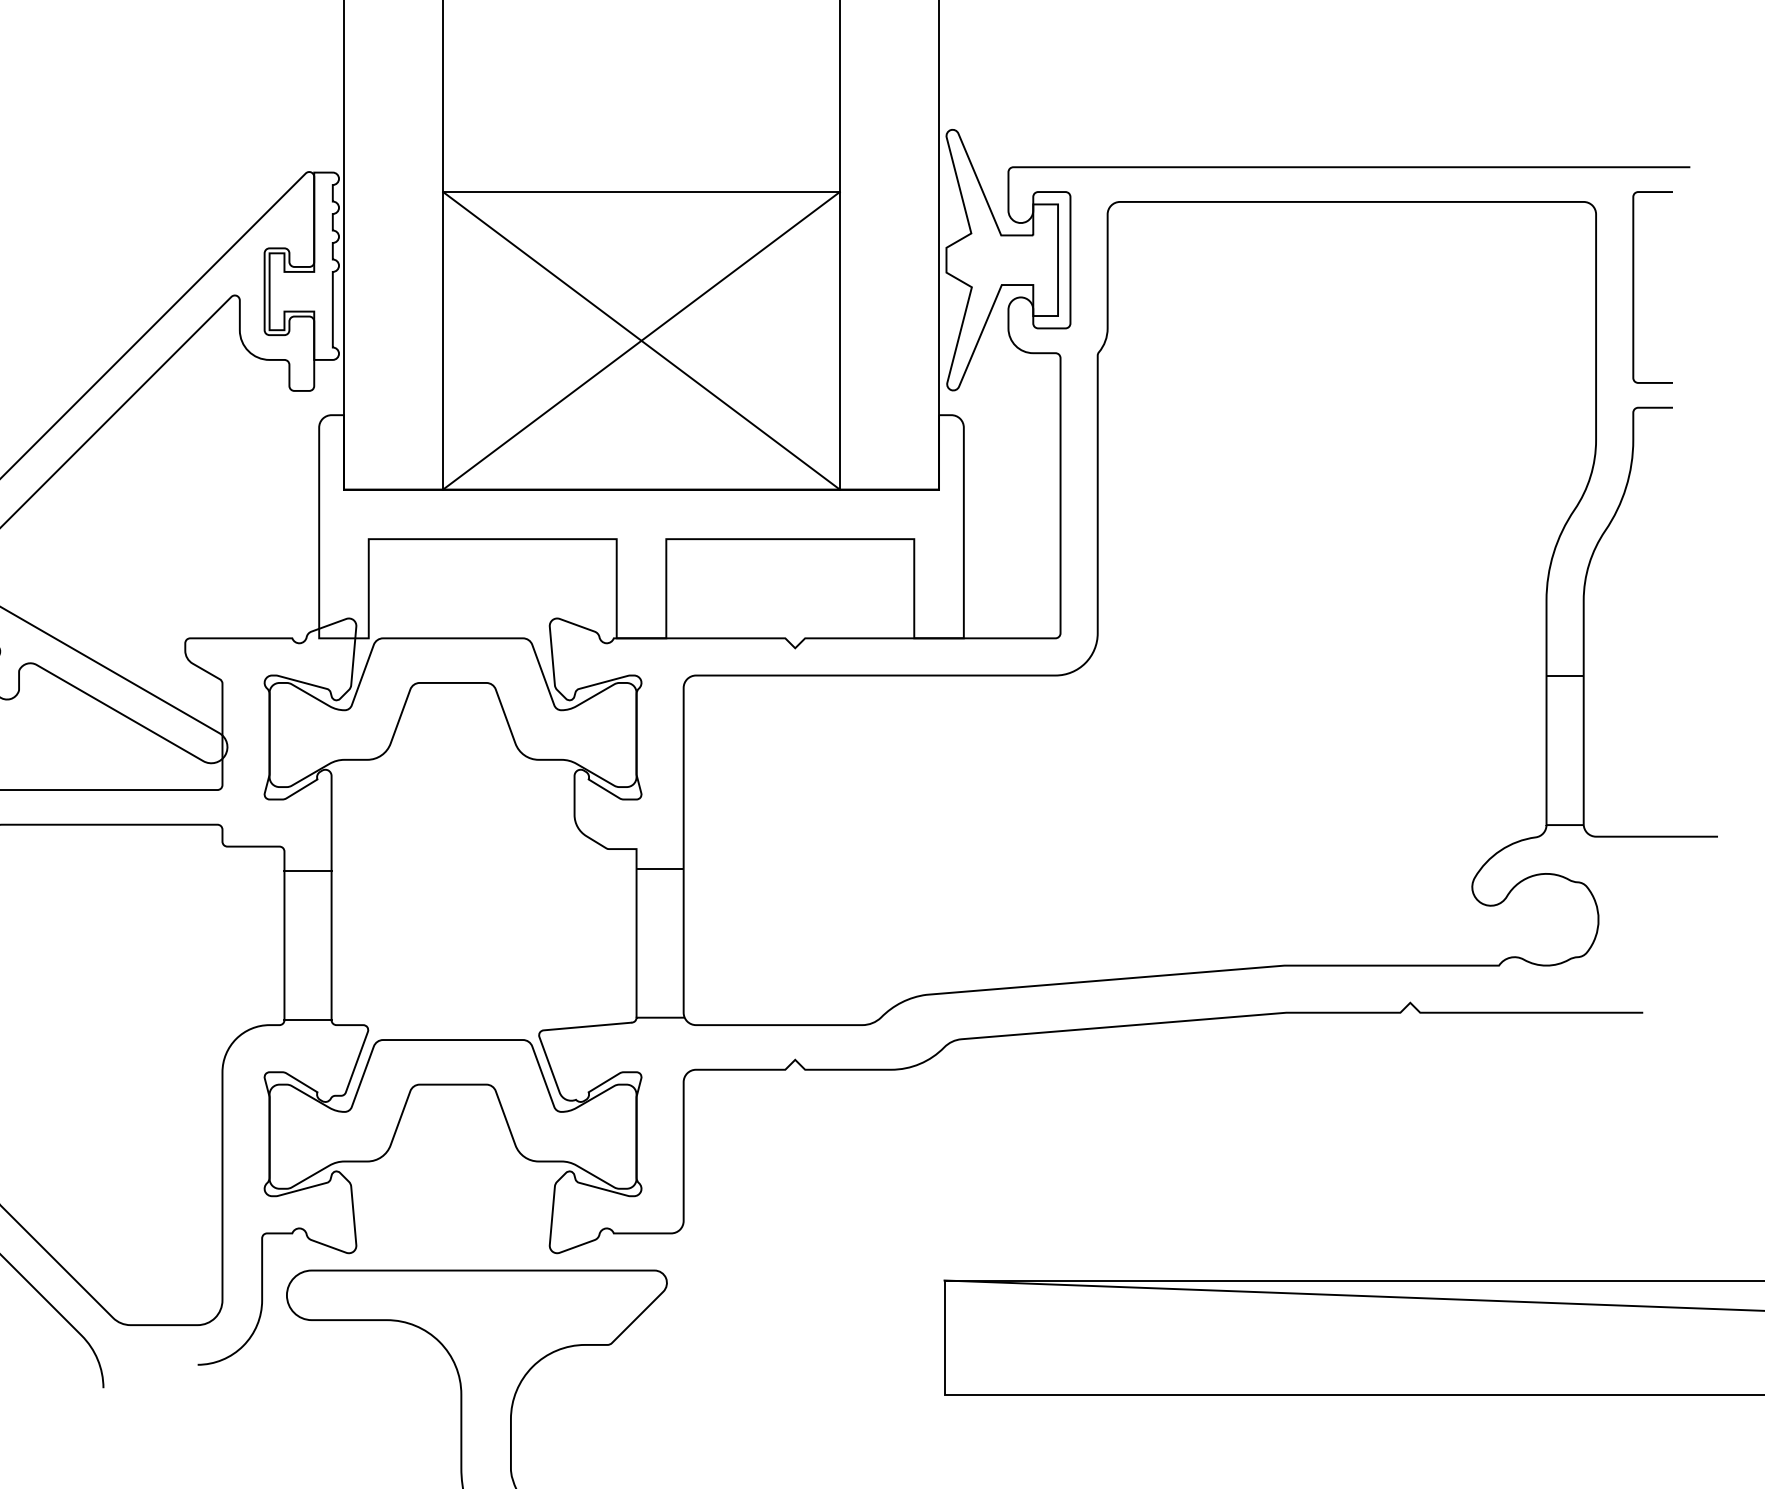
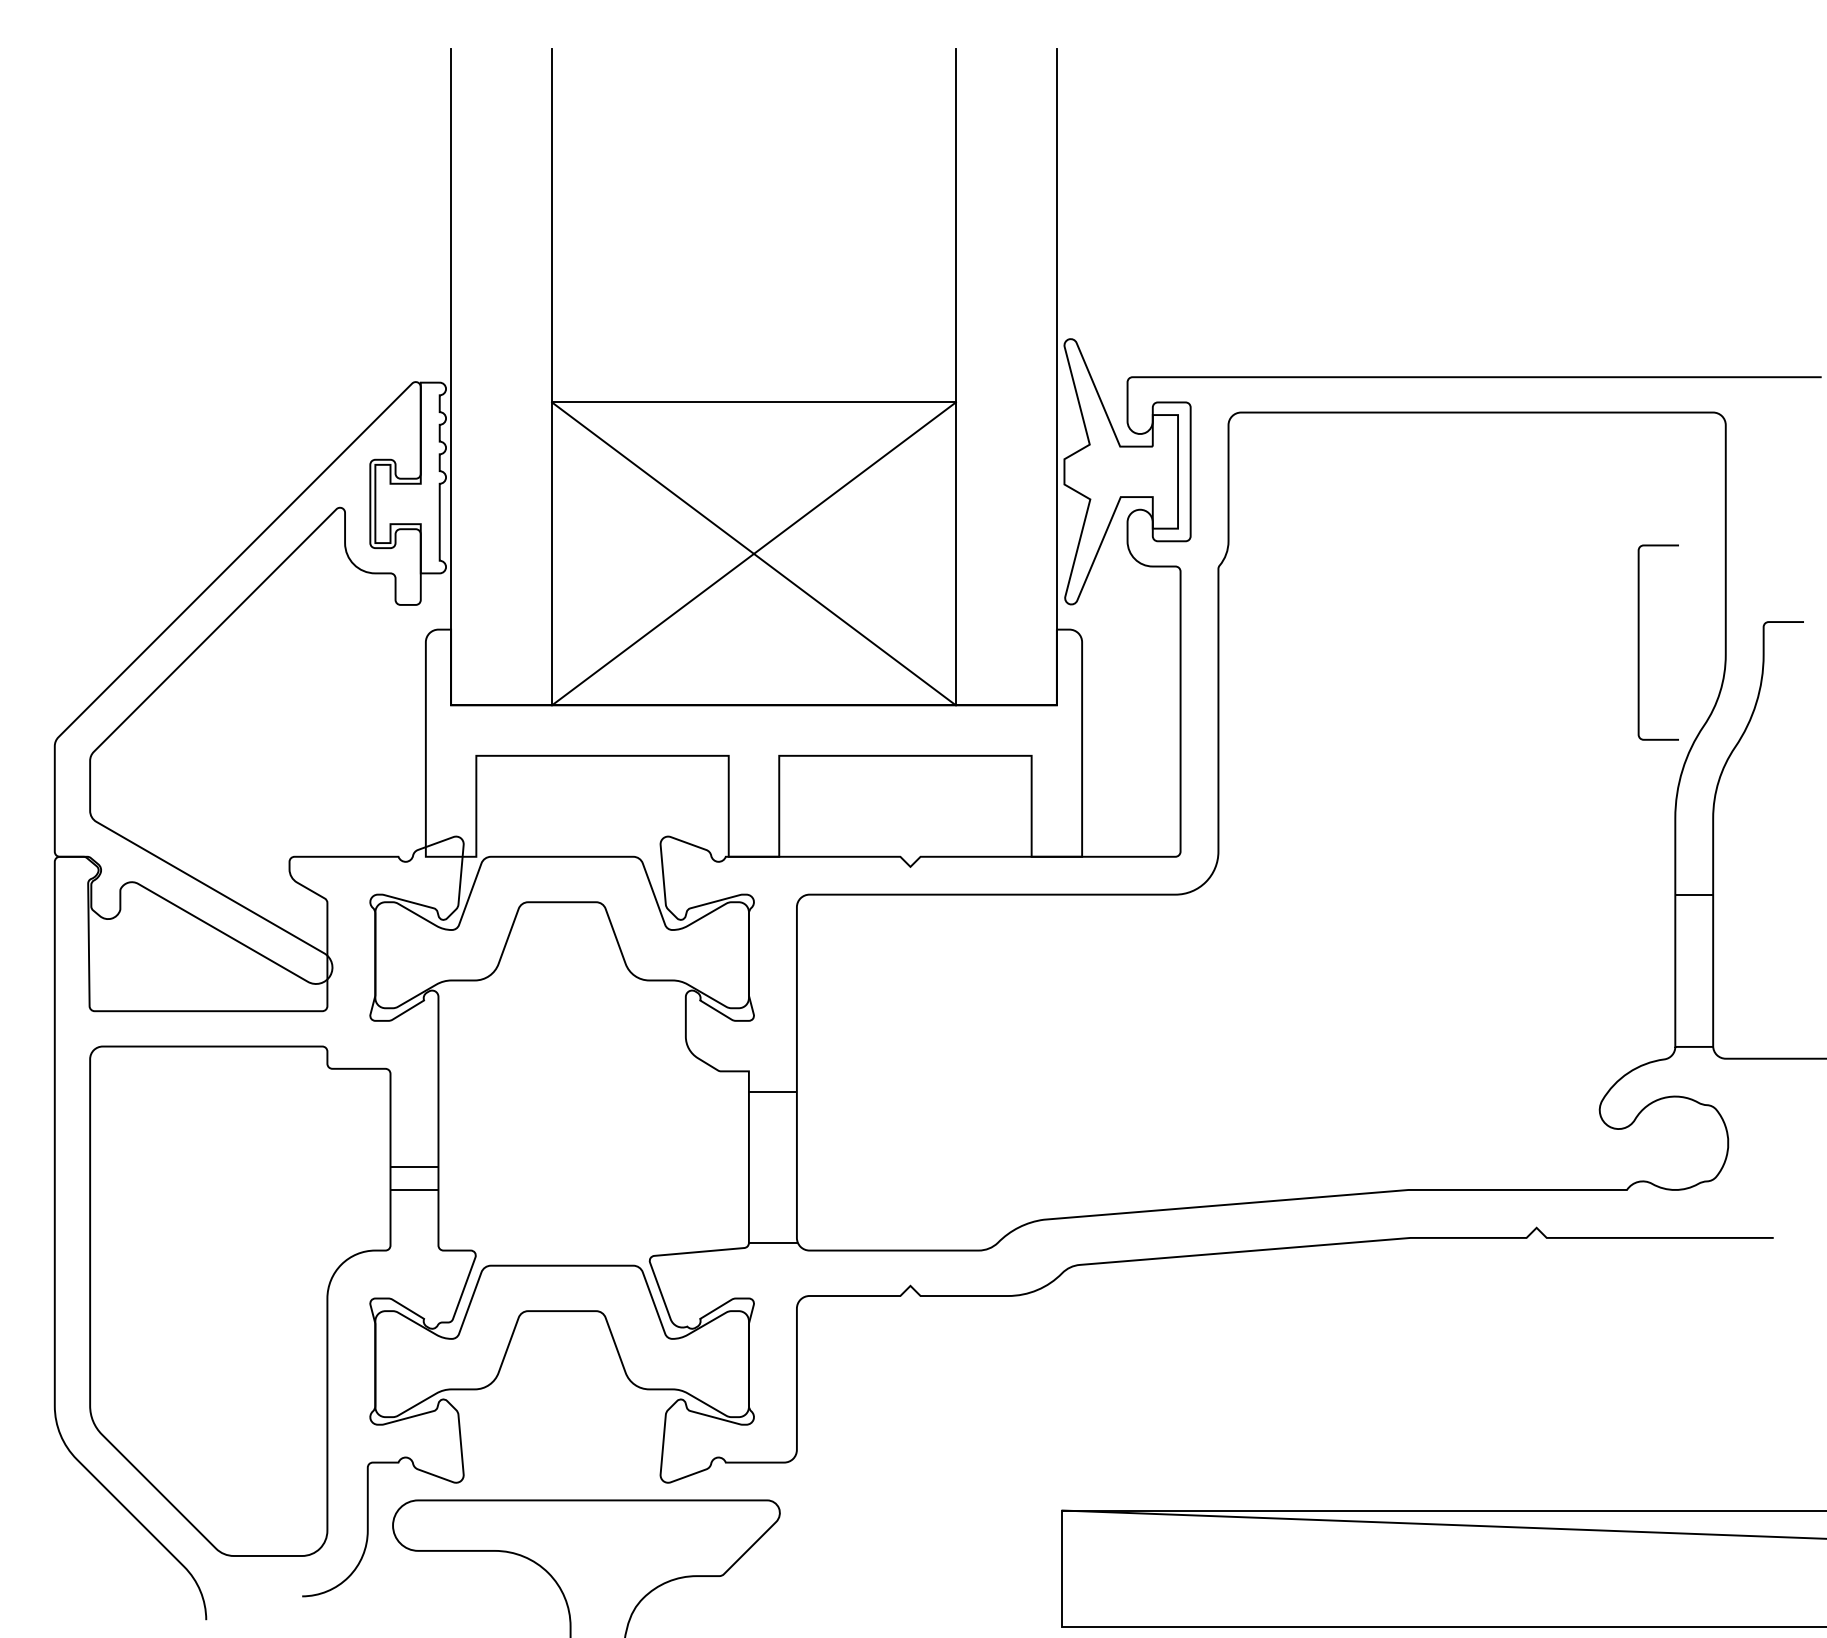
curve: (1634, 287) -> (1639, 642), moved
line: (308, 871) -> (414, 1167), moved
line: (308, 1020) -> (414, 1189), moved

